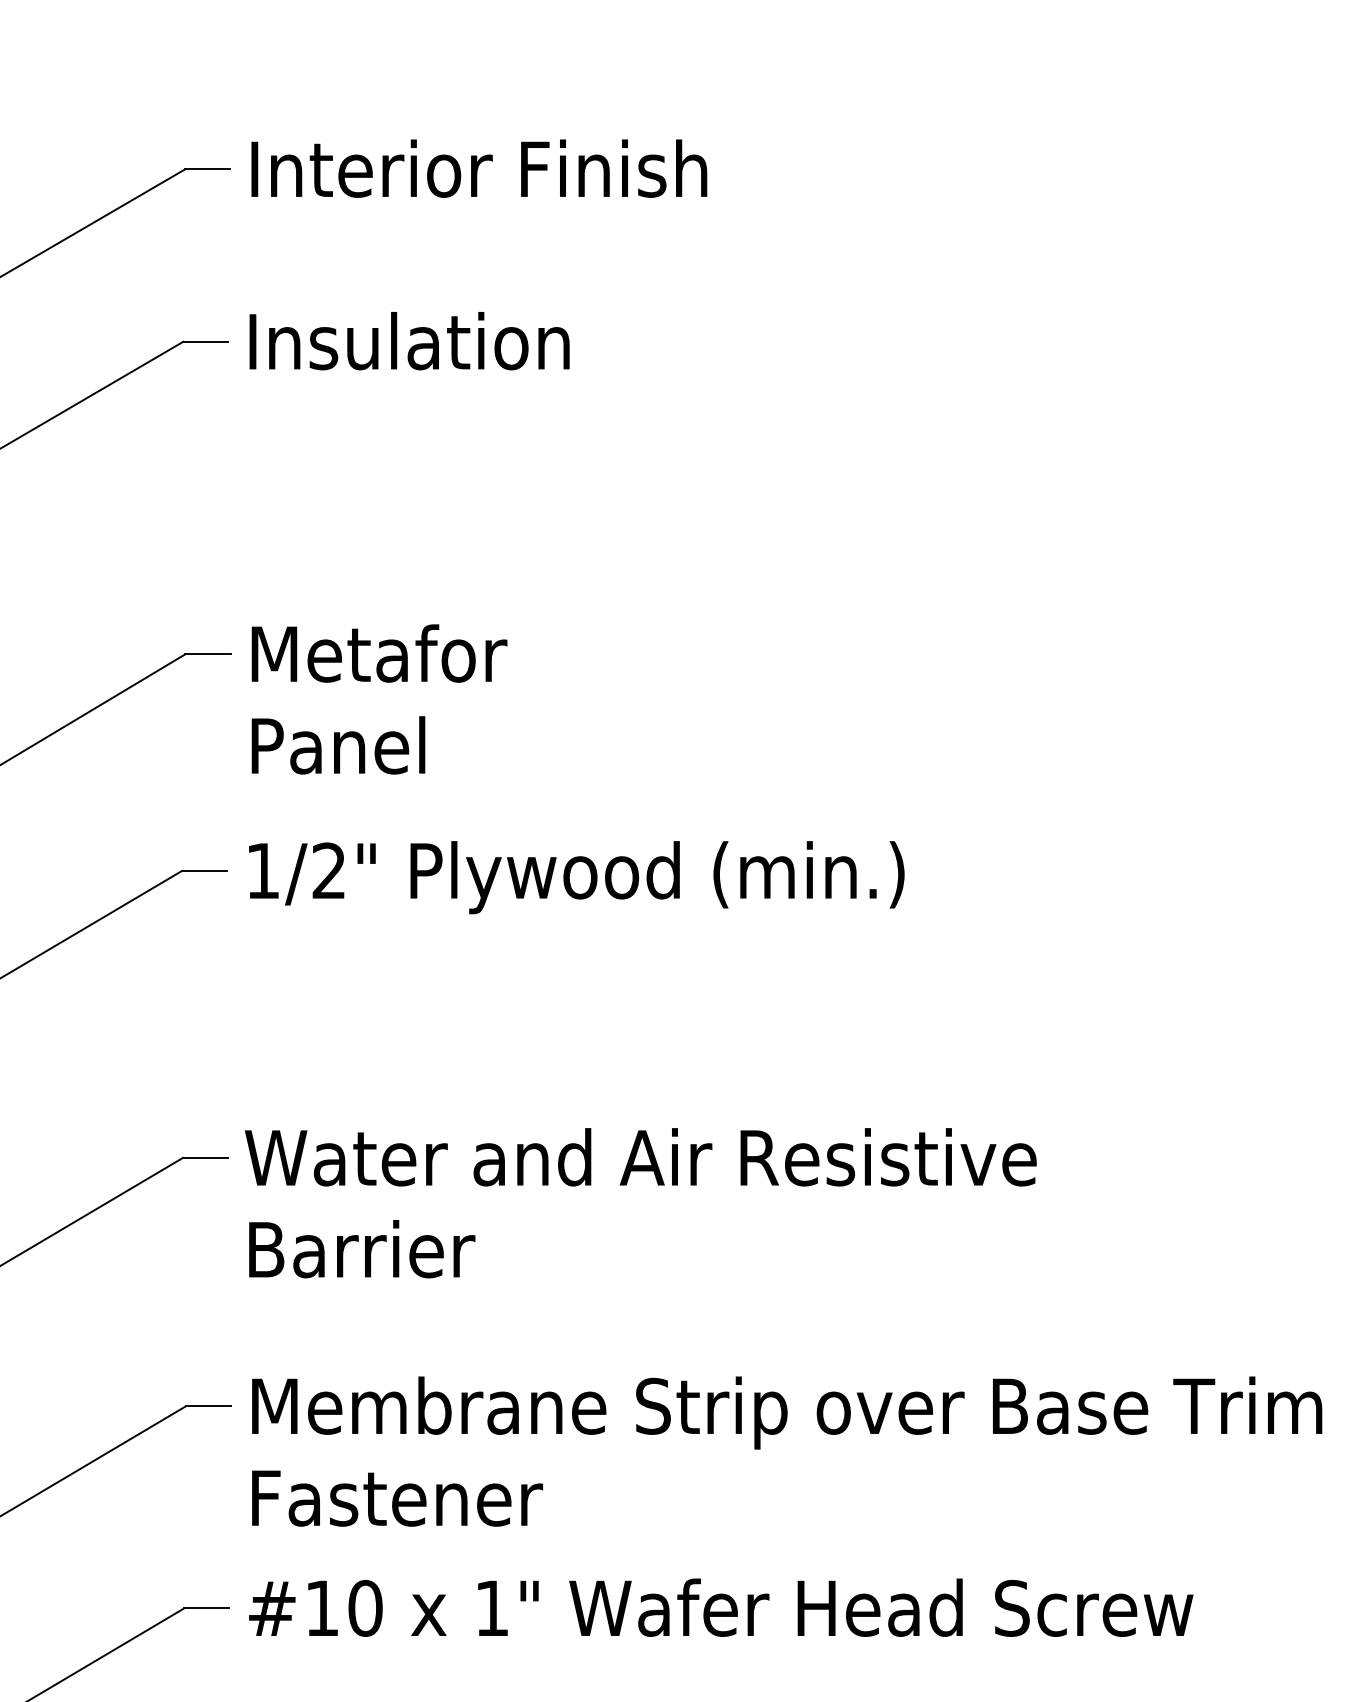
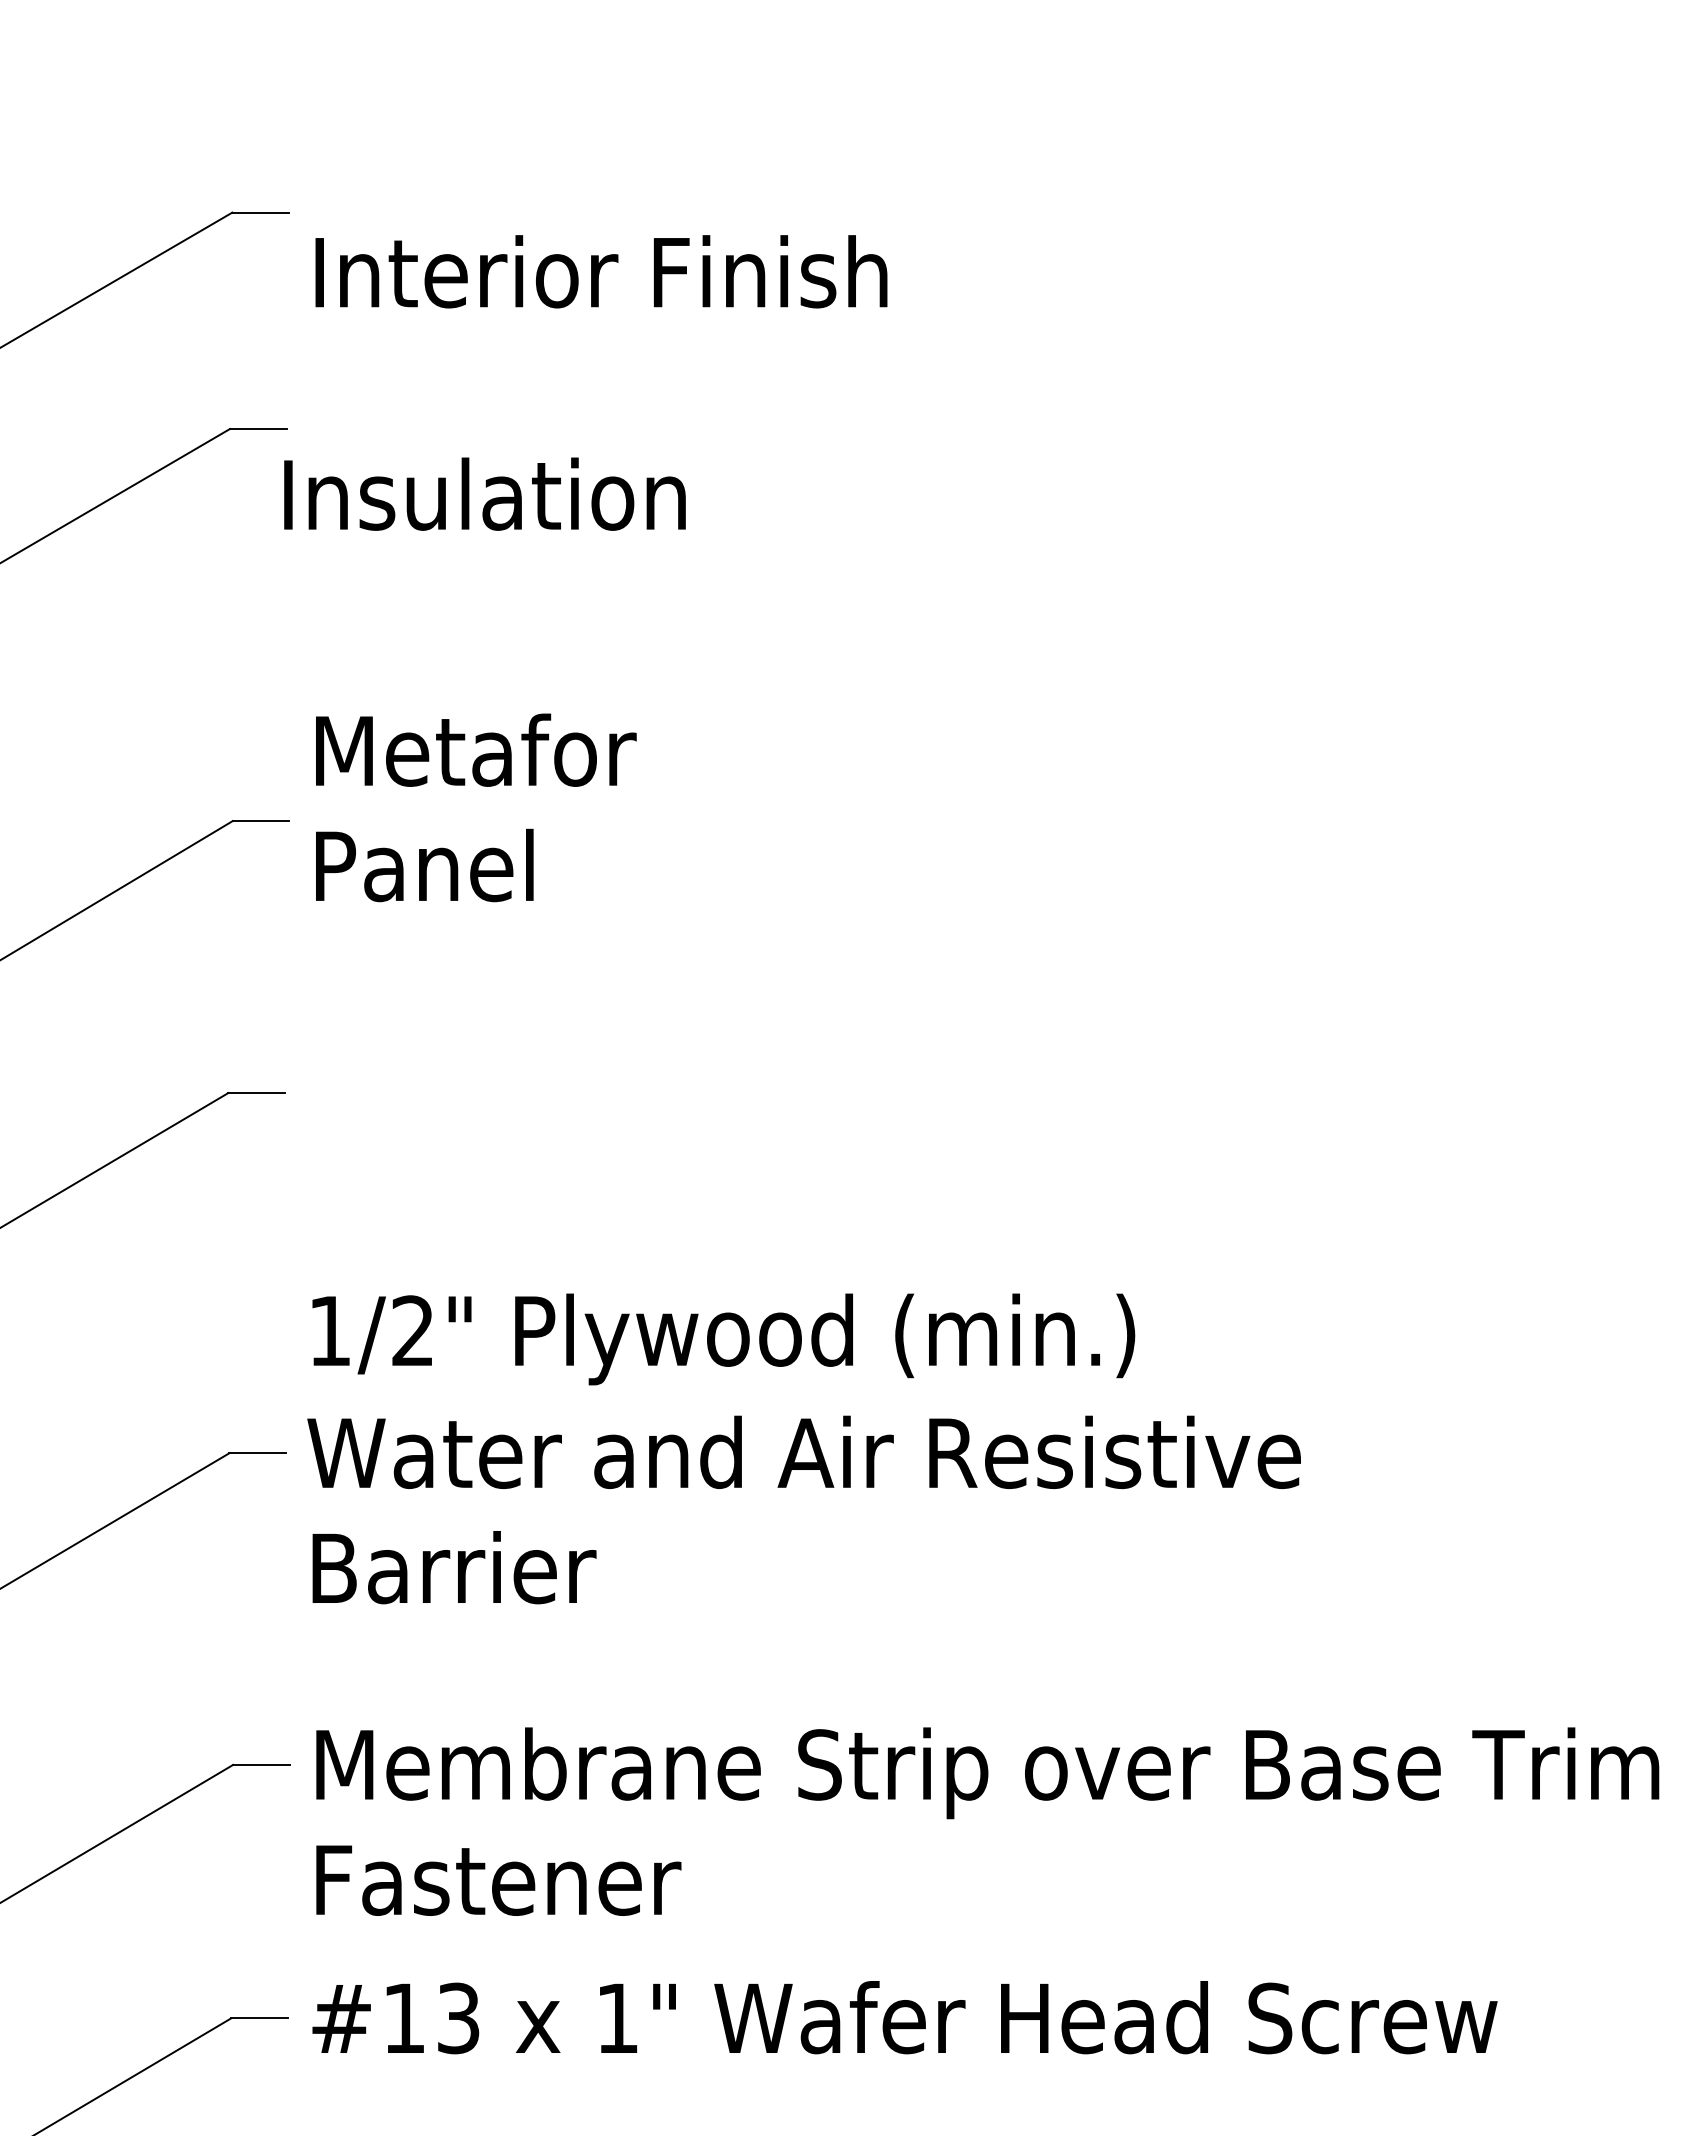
text: (479, 168) -> (601, 271), moved
text: (409, 340) -> (484, 493), moved
text: (379, 699) -> (476, 807), moved
text: (576, 877) -> (723, 1339), moved
text: (365, 1608) -> (458, 2018), #10 -> #13

